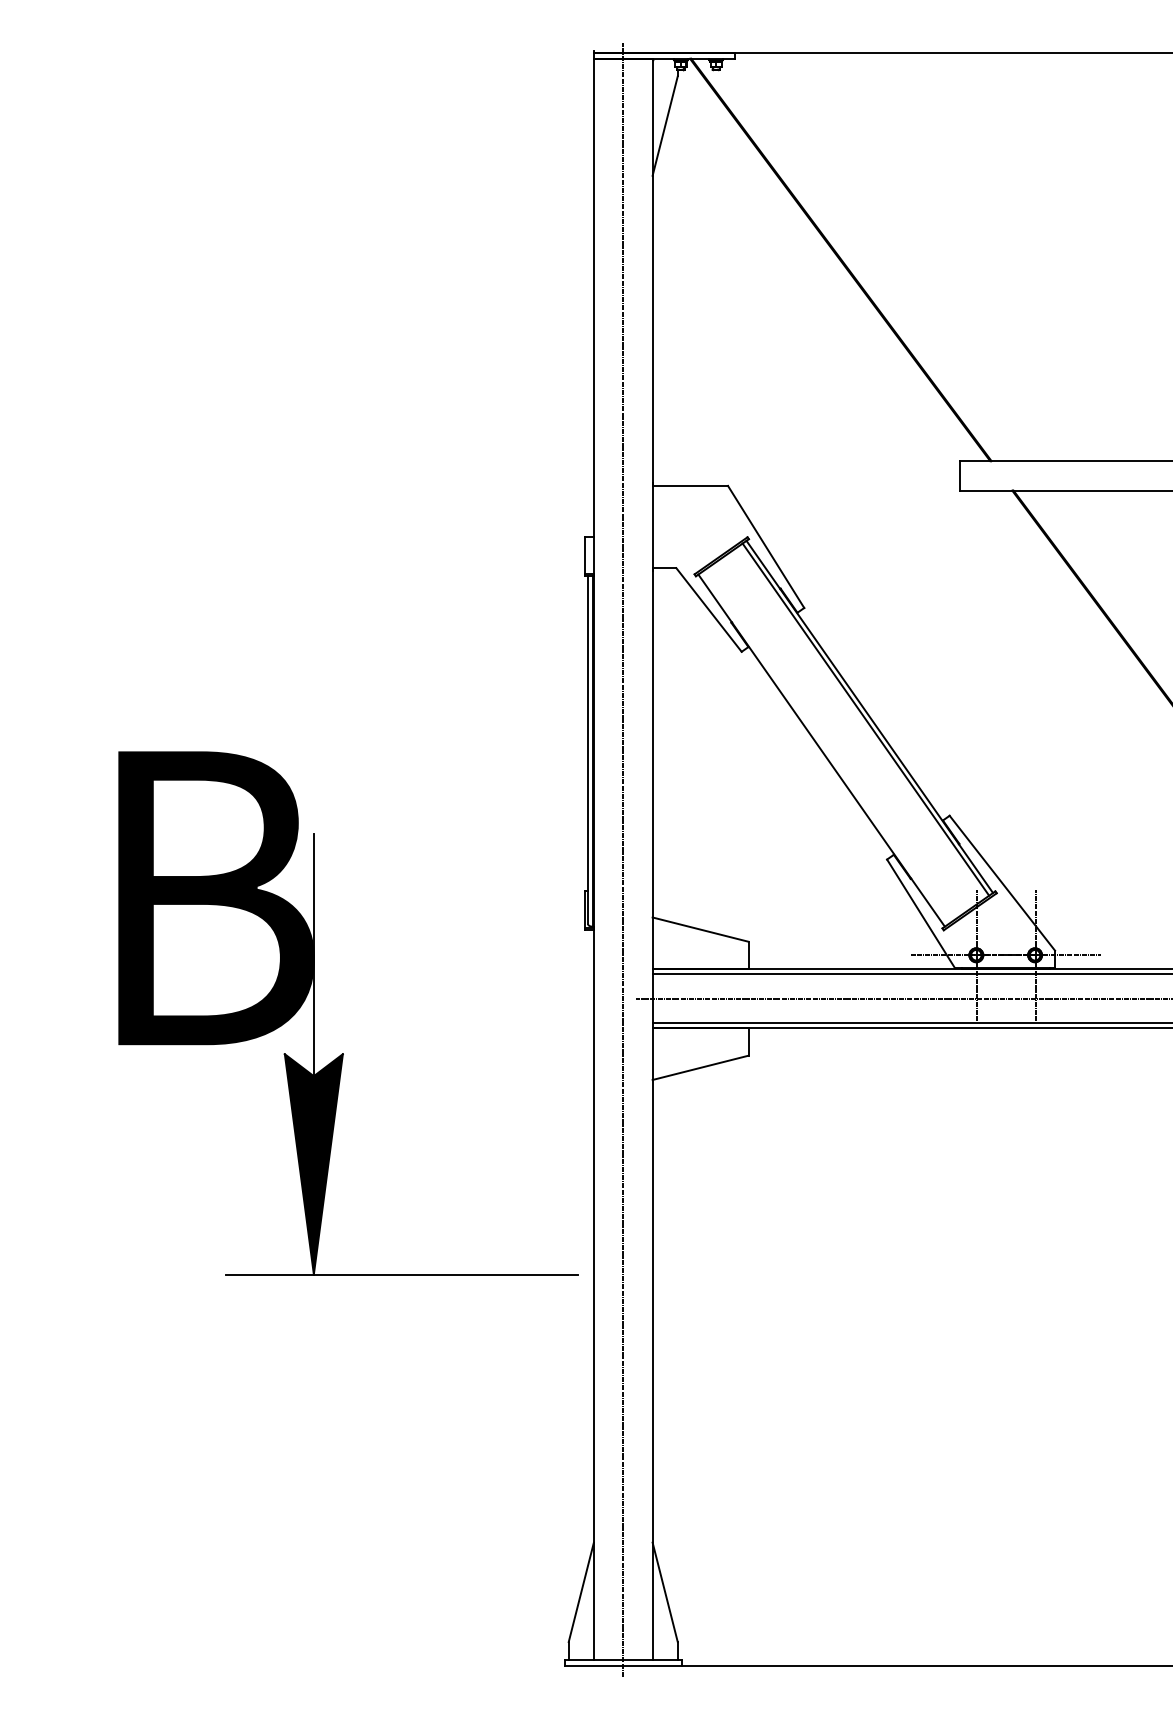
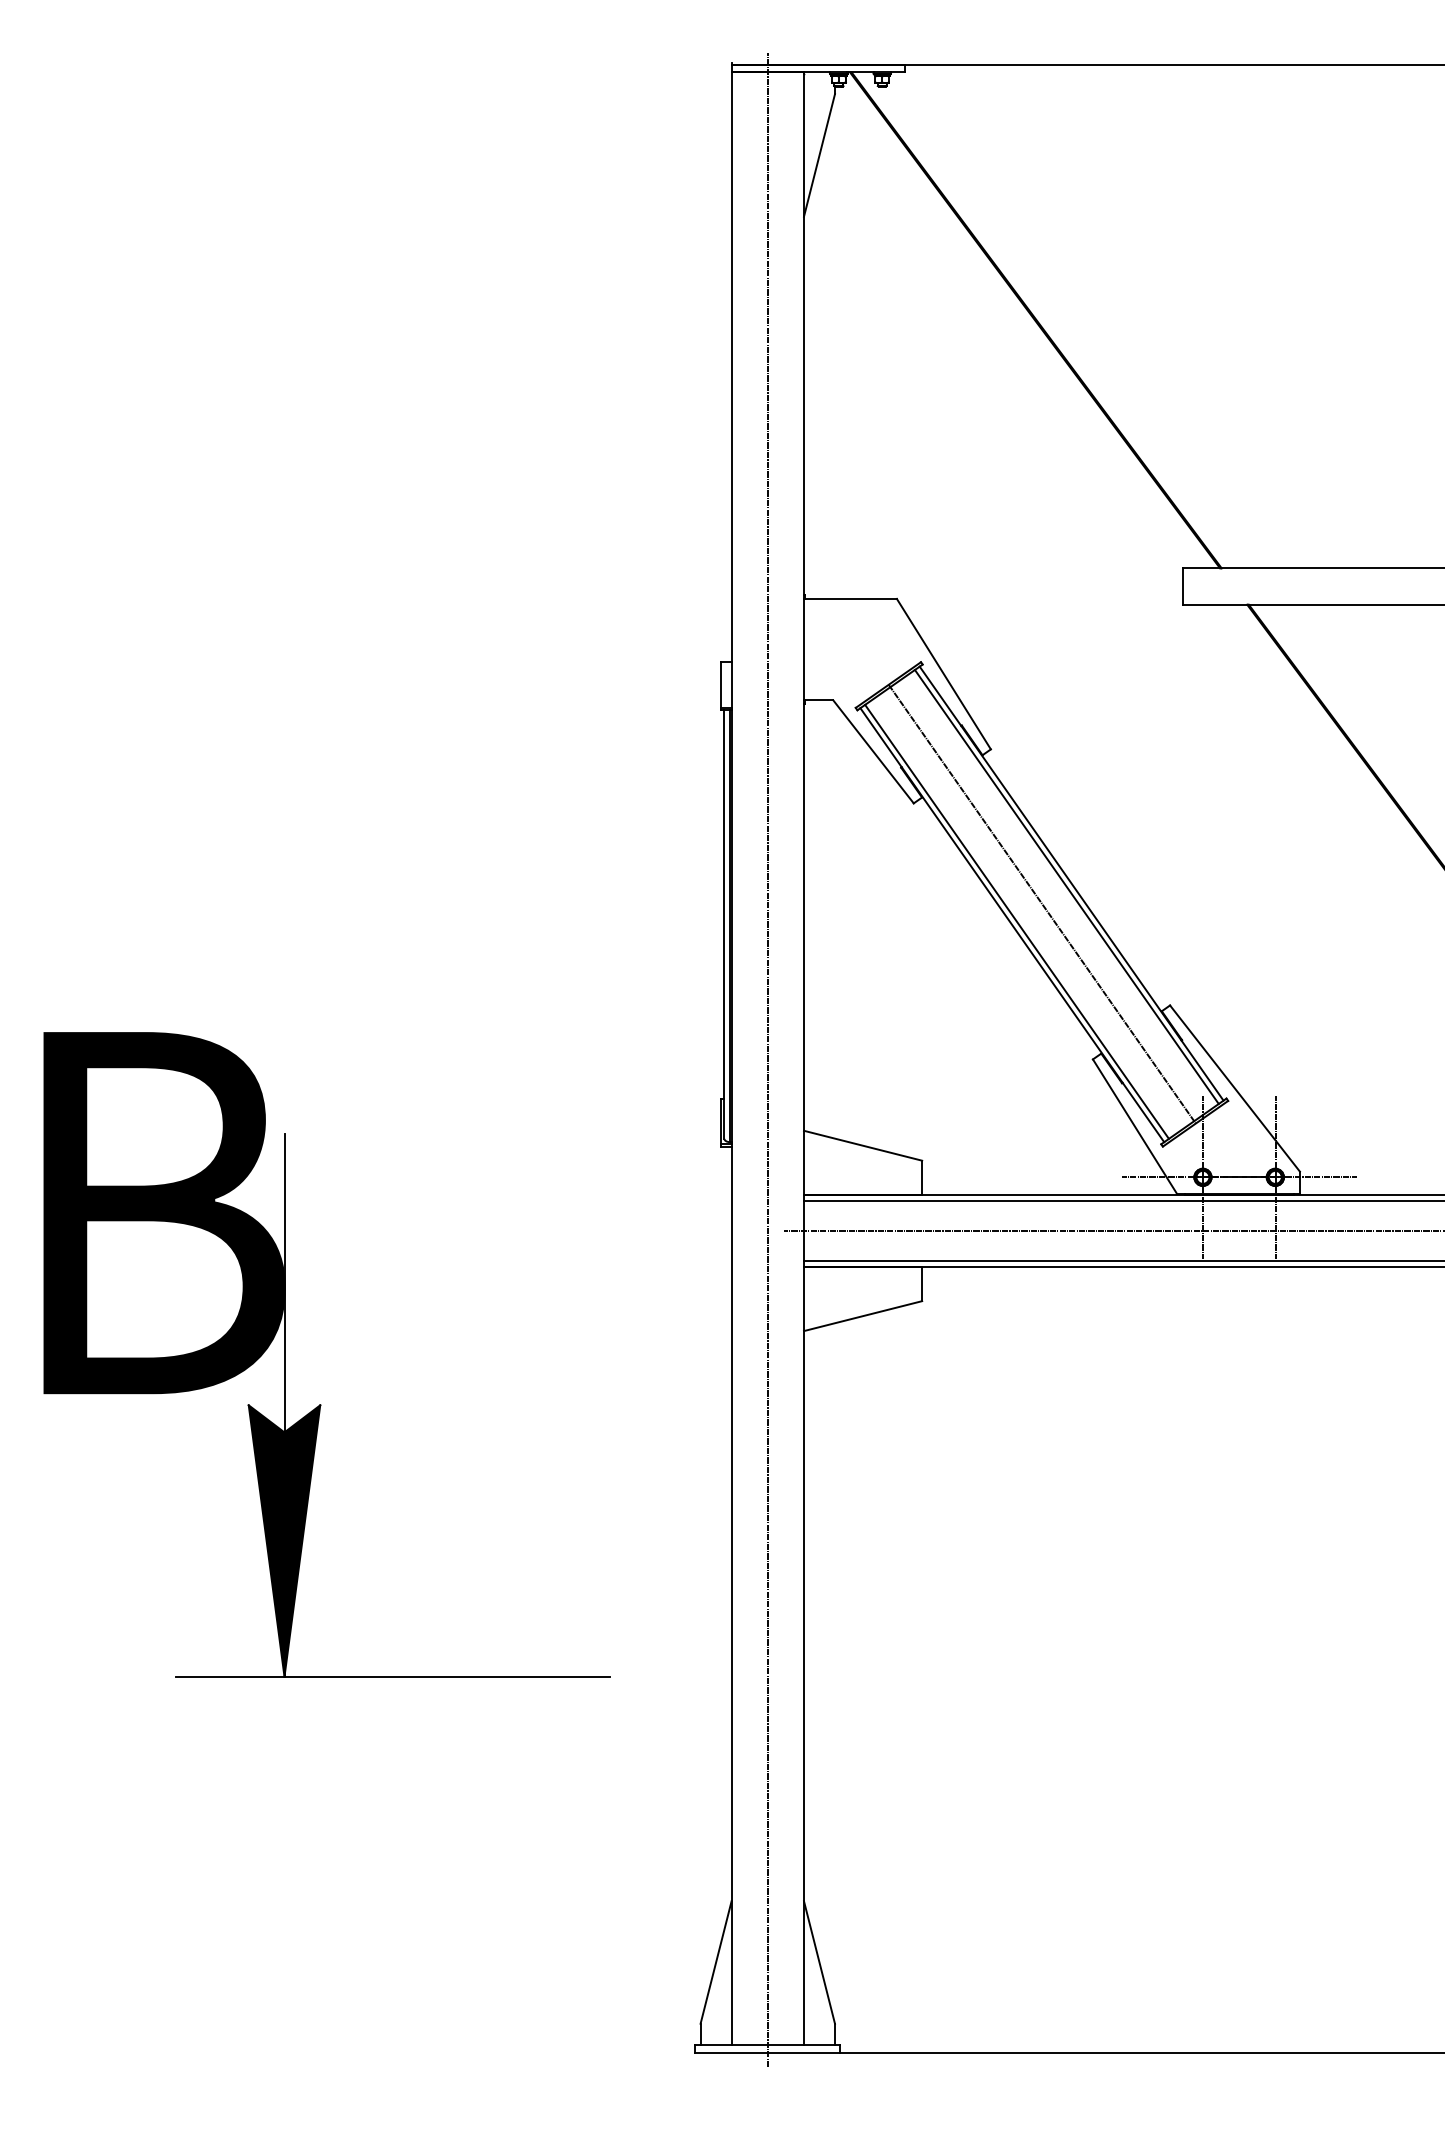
line: (846, 733) -> (1042, 904), added
line: (825, 747) -> (1016, 921), added
part: (314, 1012) -> (285, 1354), moved

